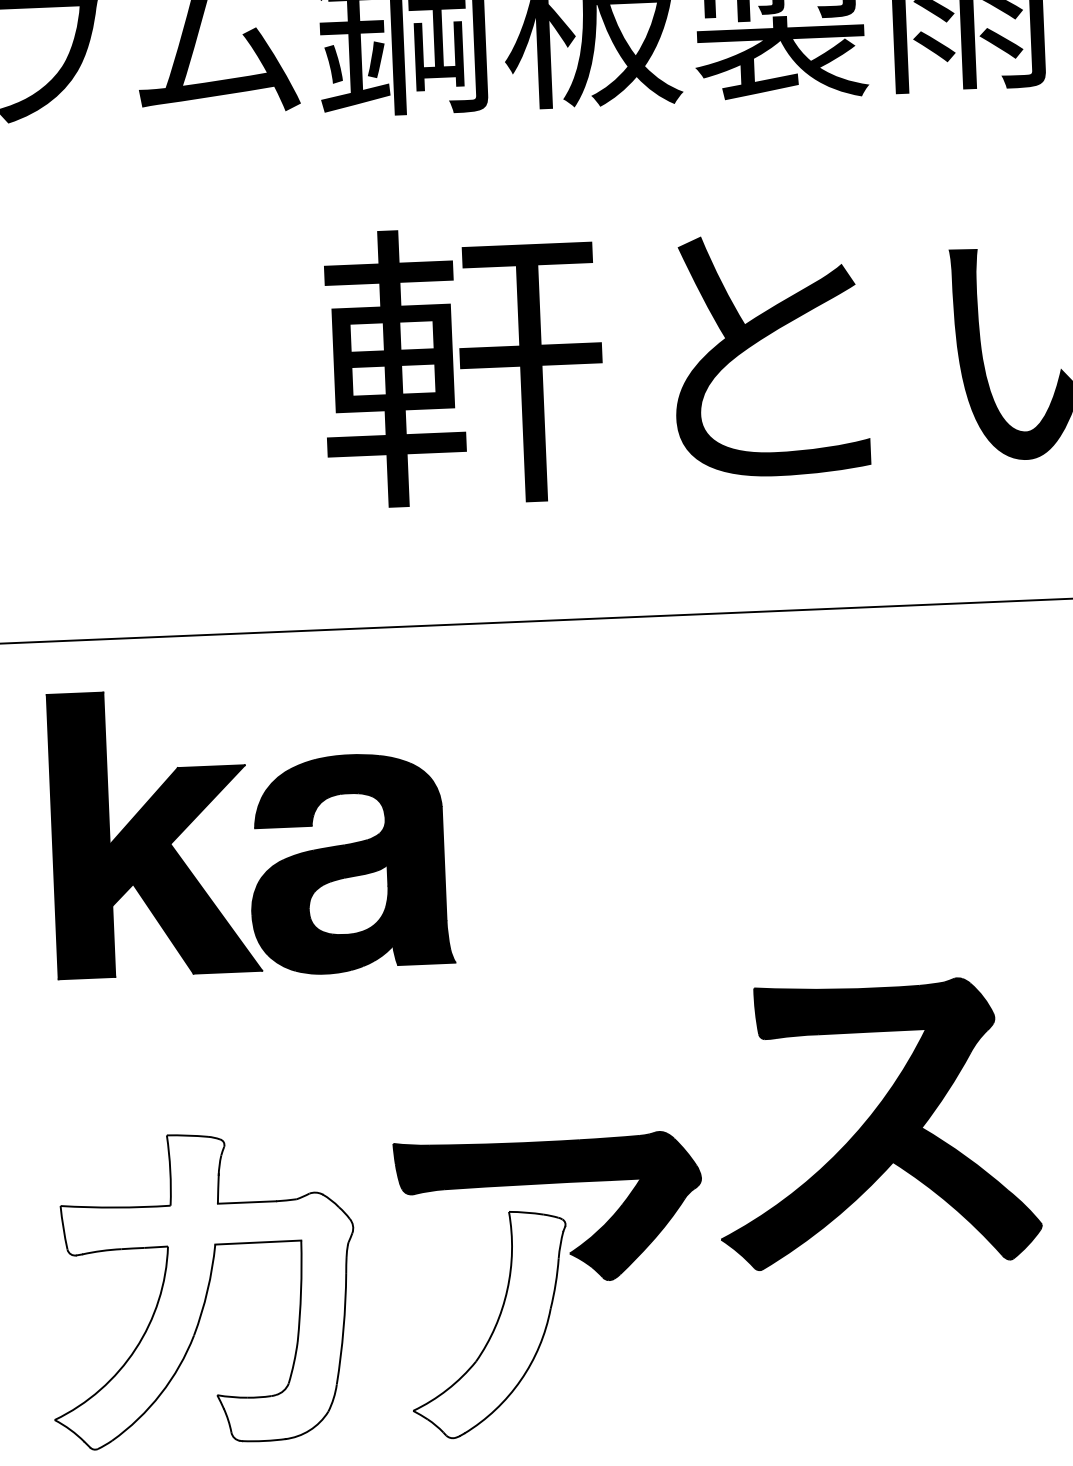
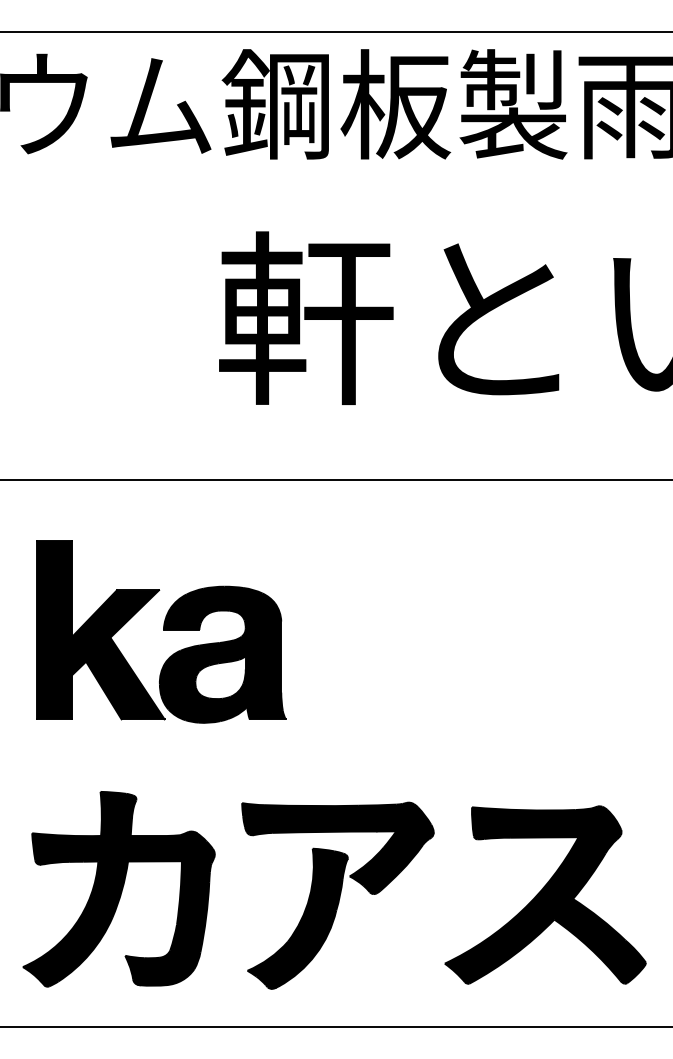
part: (251, 830) -> (161, 631), moved
part: (877, 1122) -> (545, 894), moved
fill: (201, 1288) -> (118, 888), added
fill: (489, 1324) -> (297, 918), added

